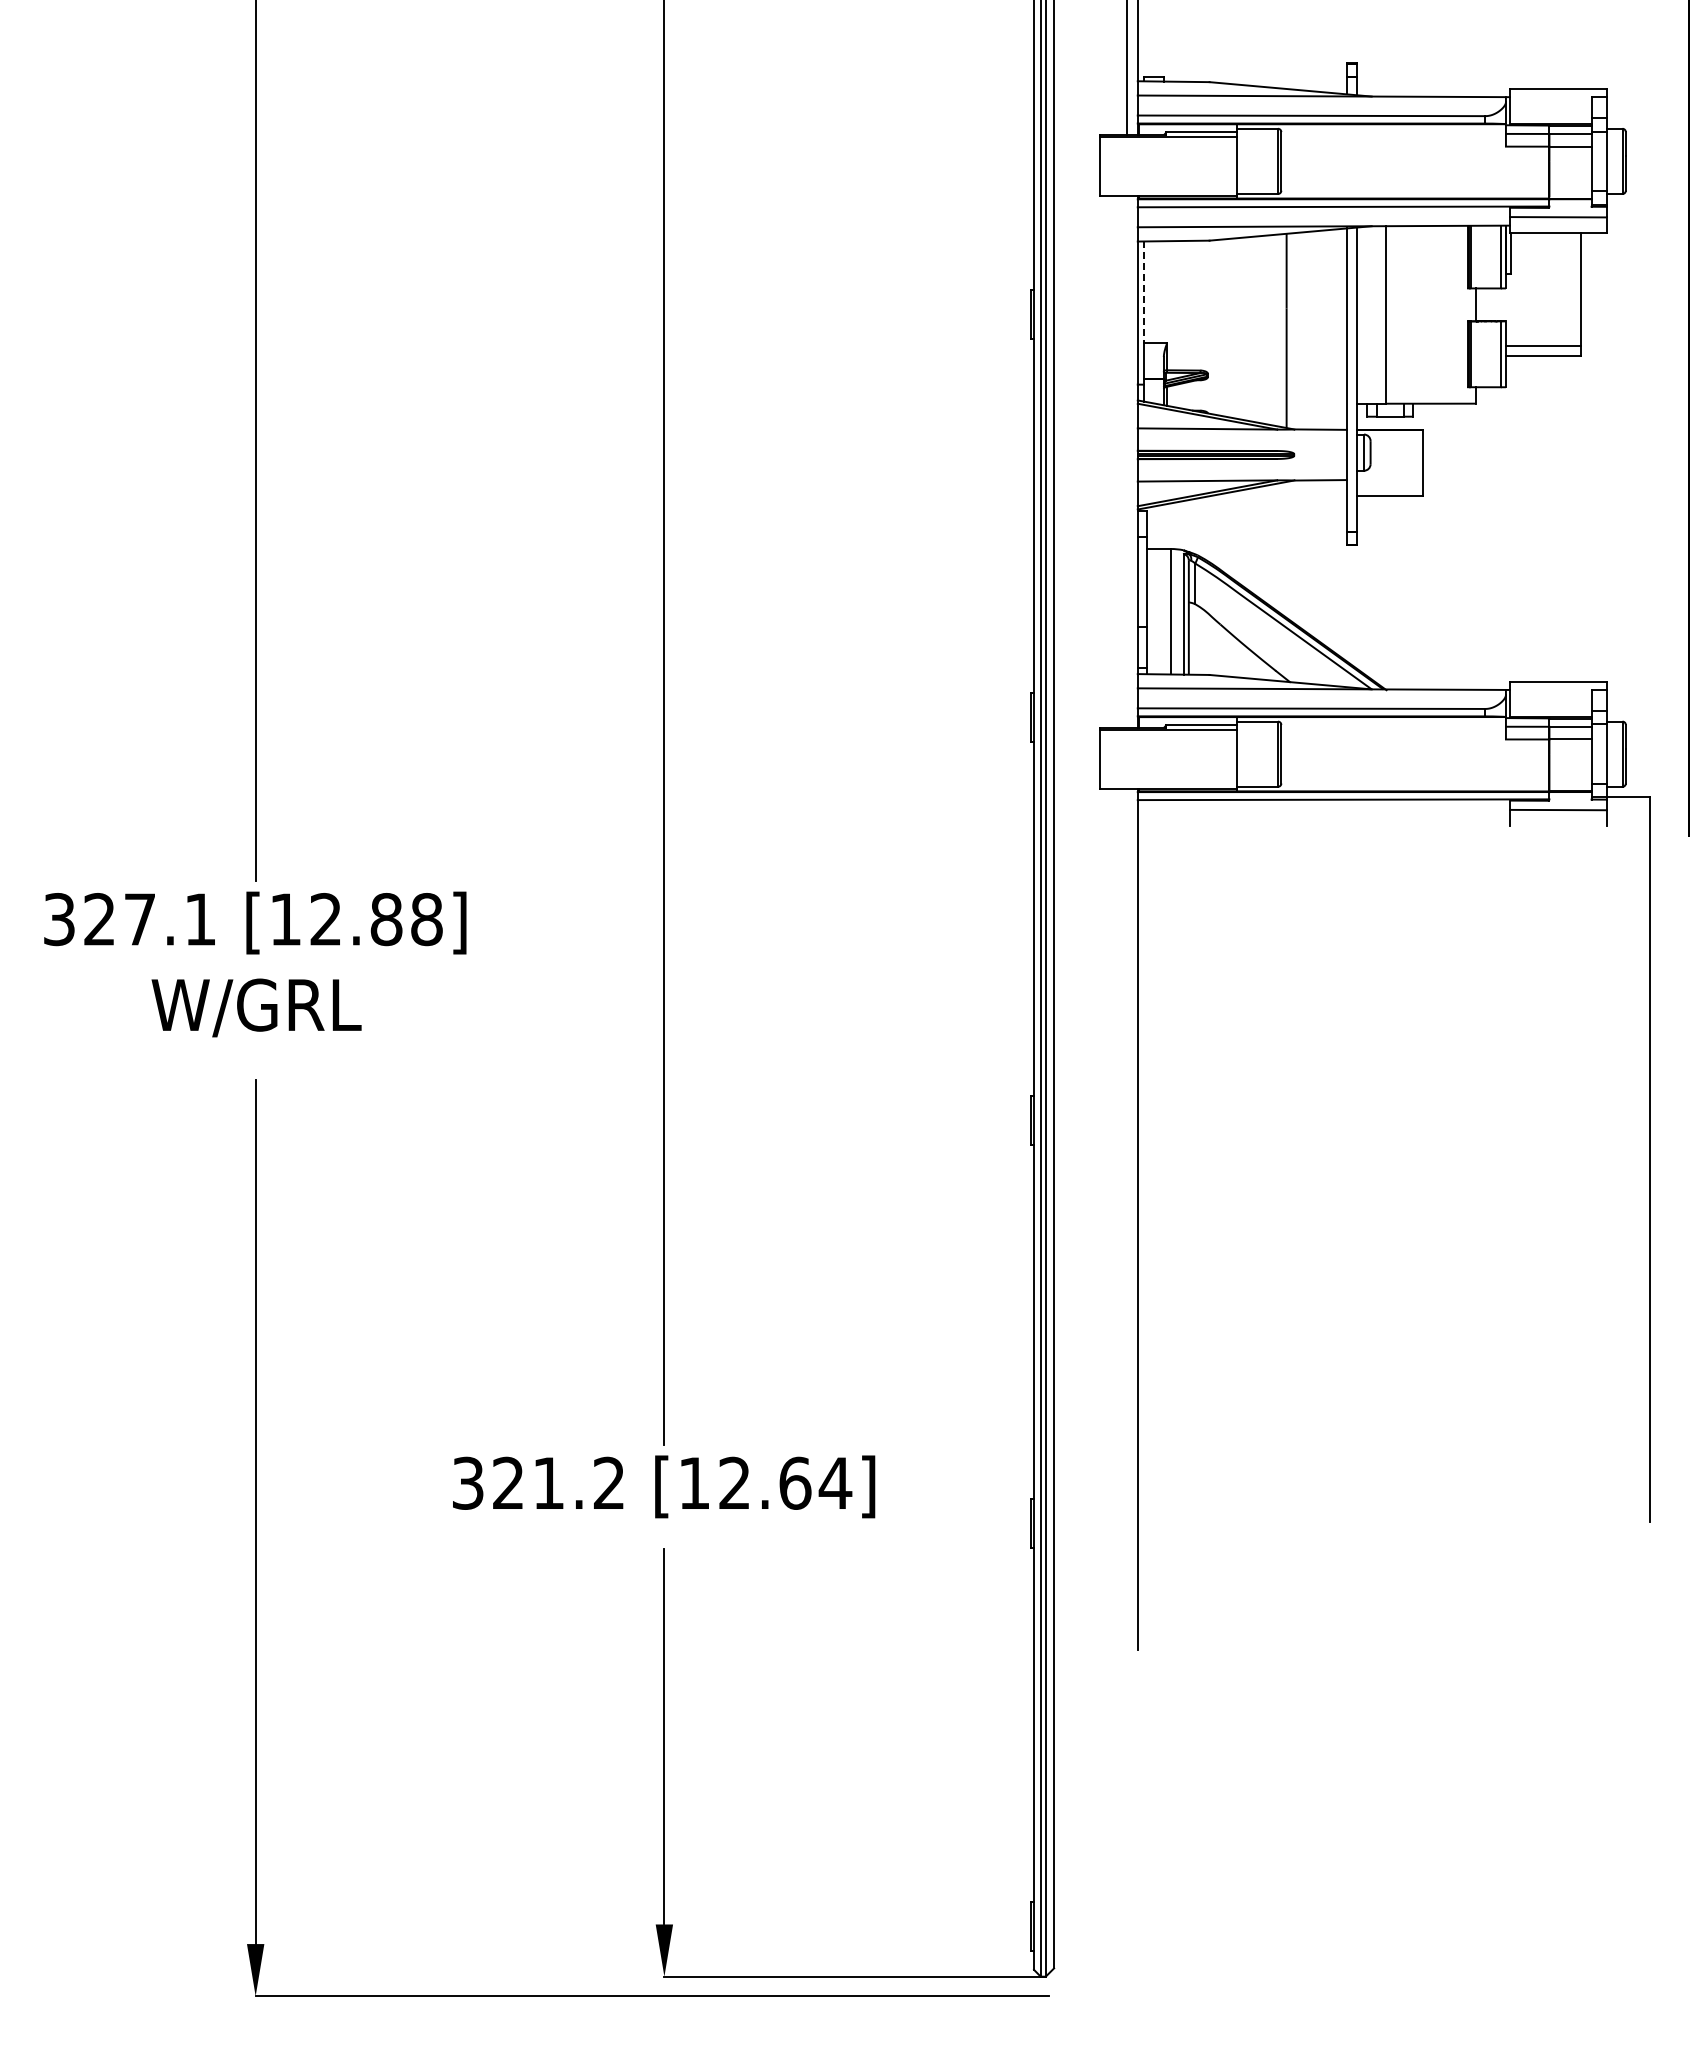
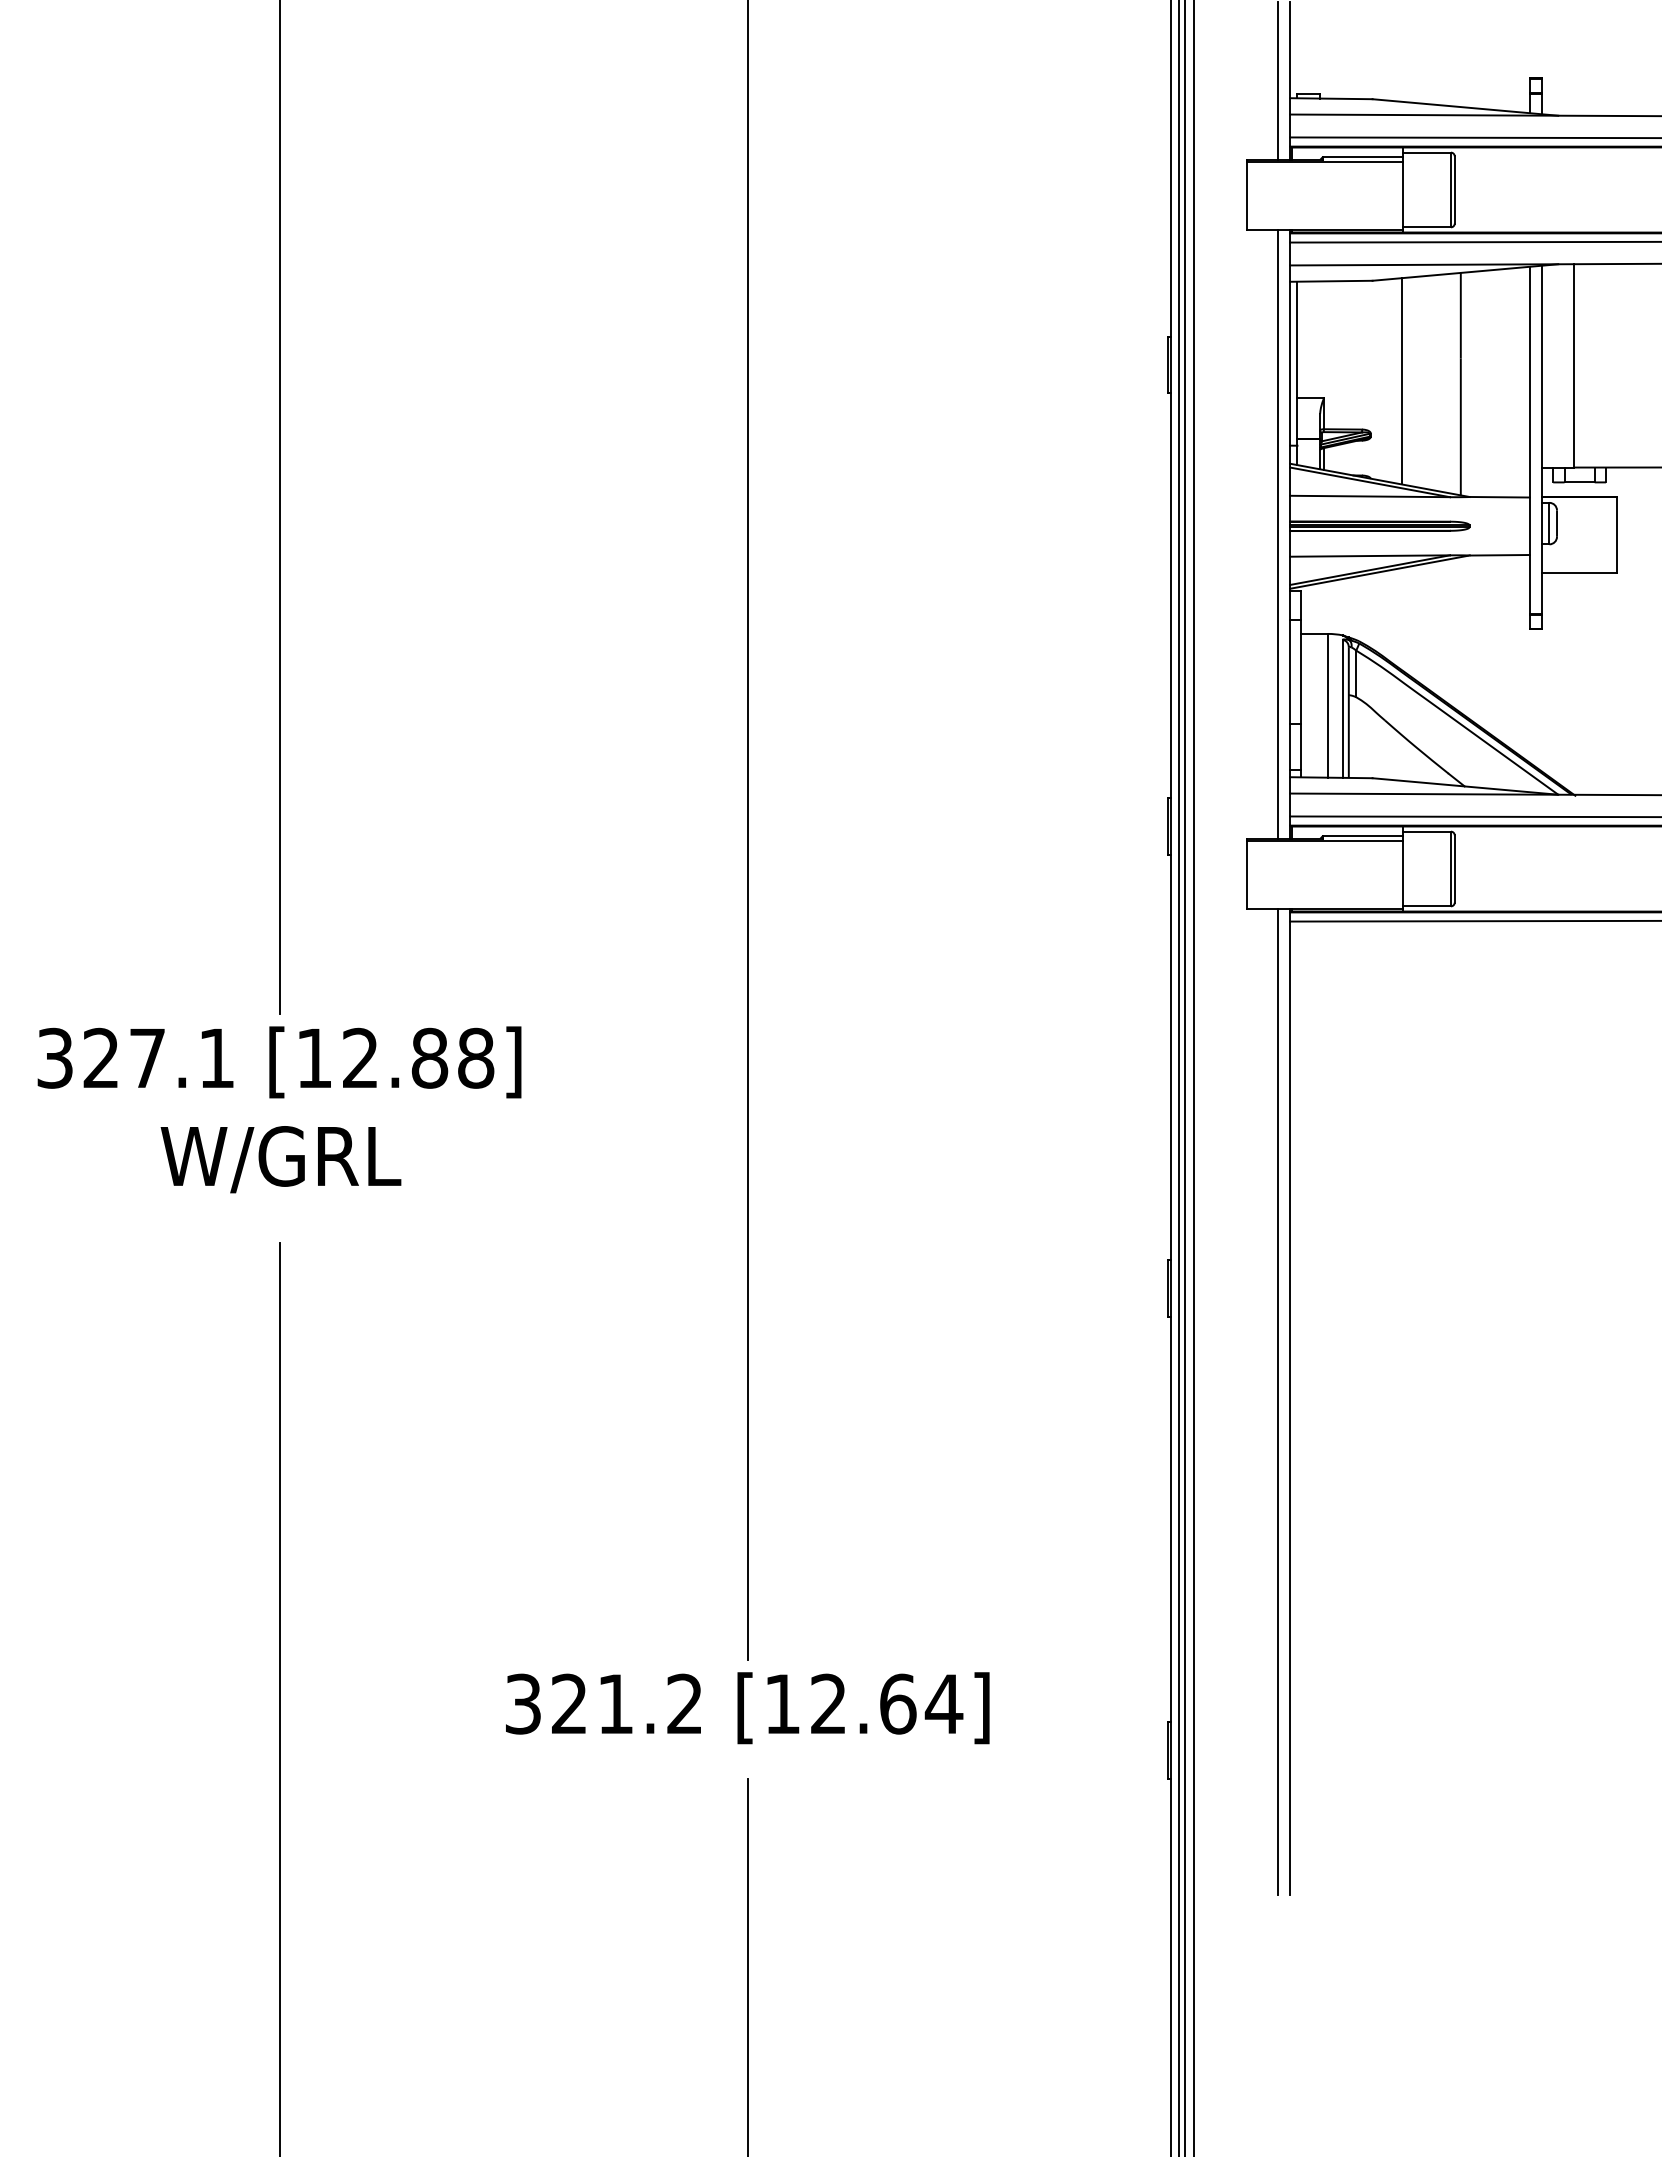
line: (1144, 292) -> (1298, 340), dashed -> solid
line: (1235, 328) -> (1402, 381), added
line: (1127, 461) -> (1278, 533), added
line: (1127, 1218) -> (1278, 1400), added

